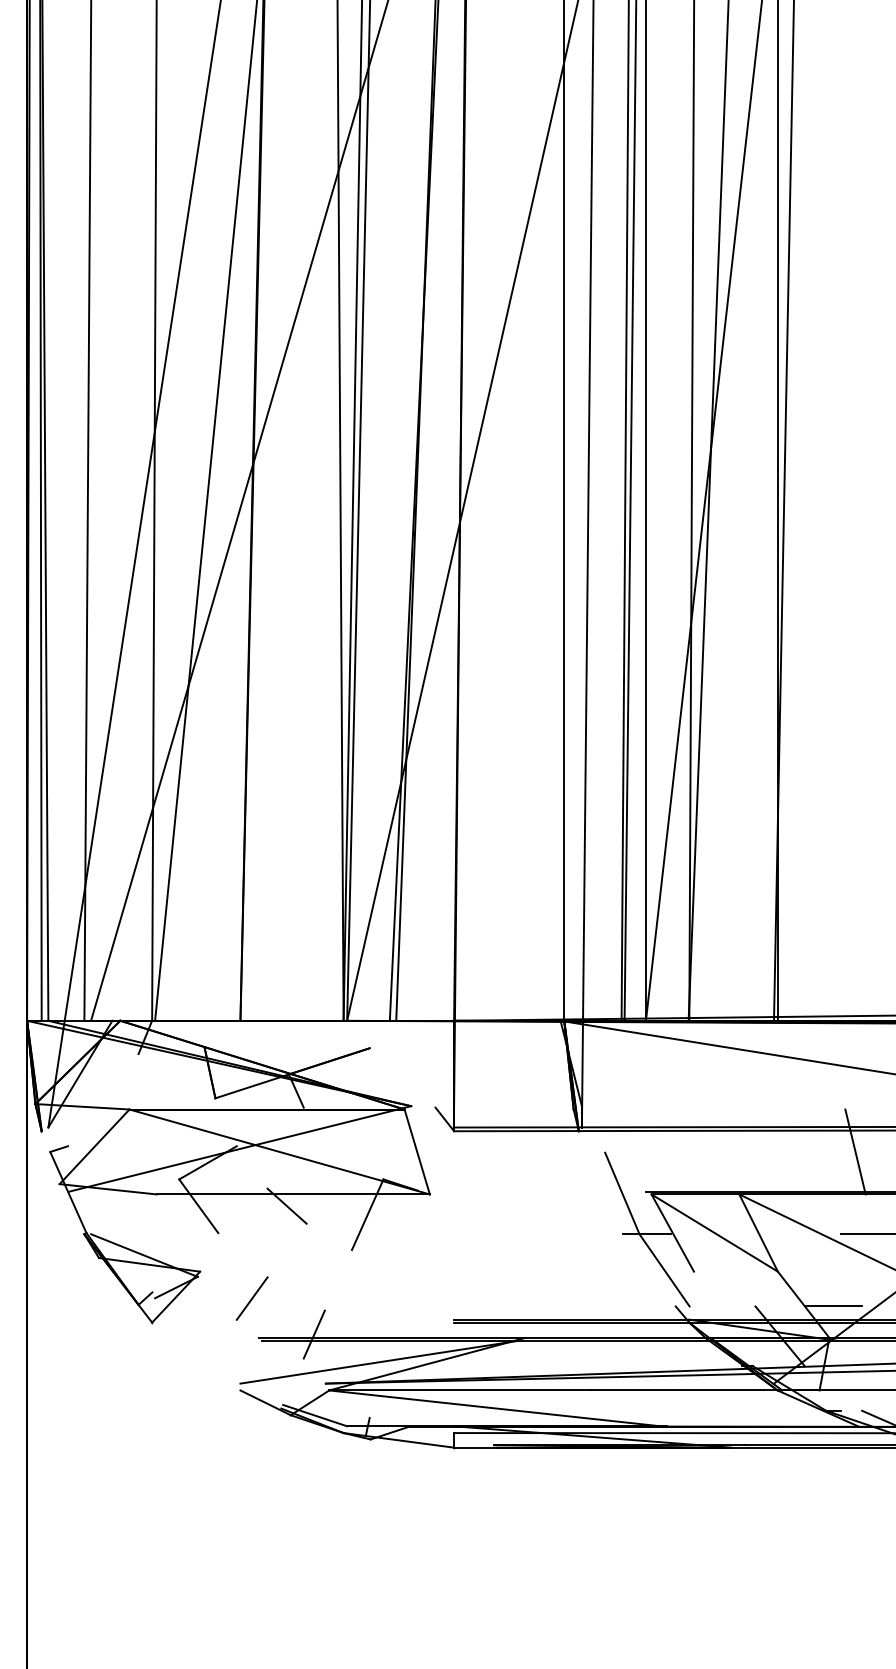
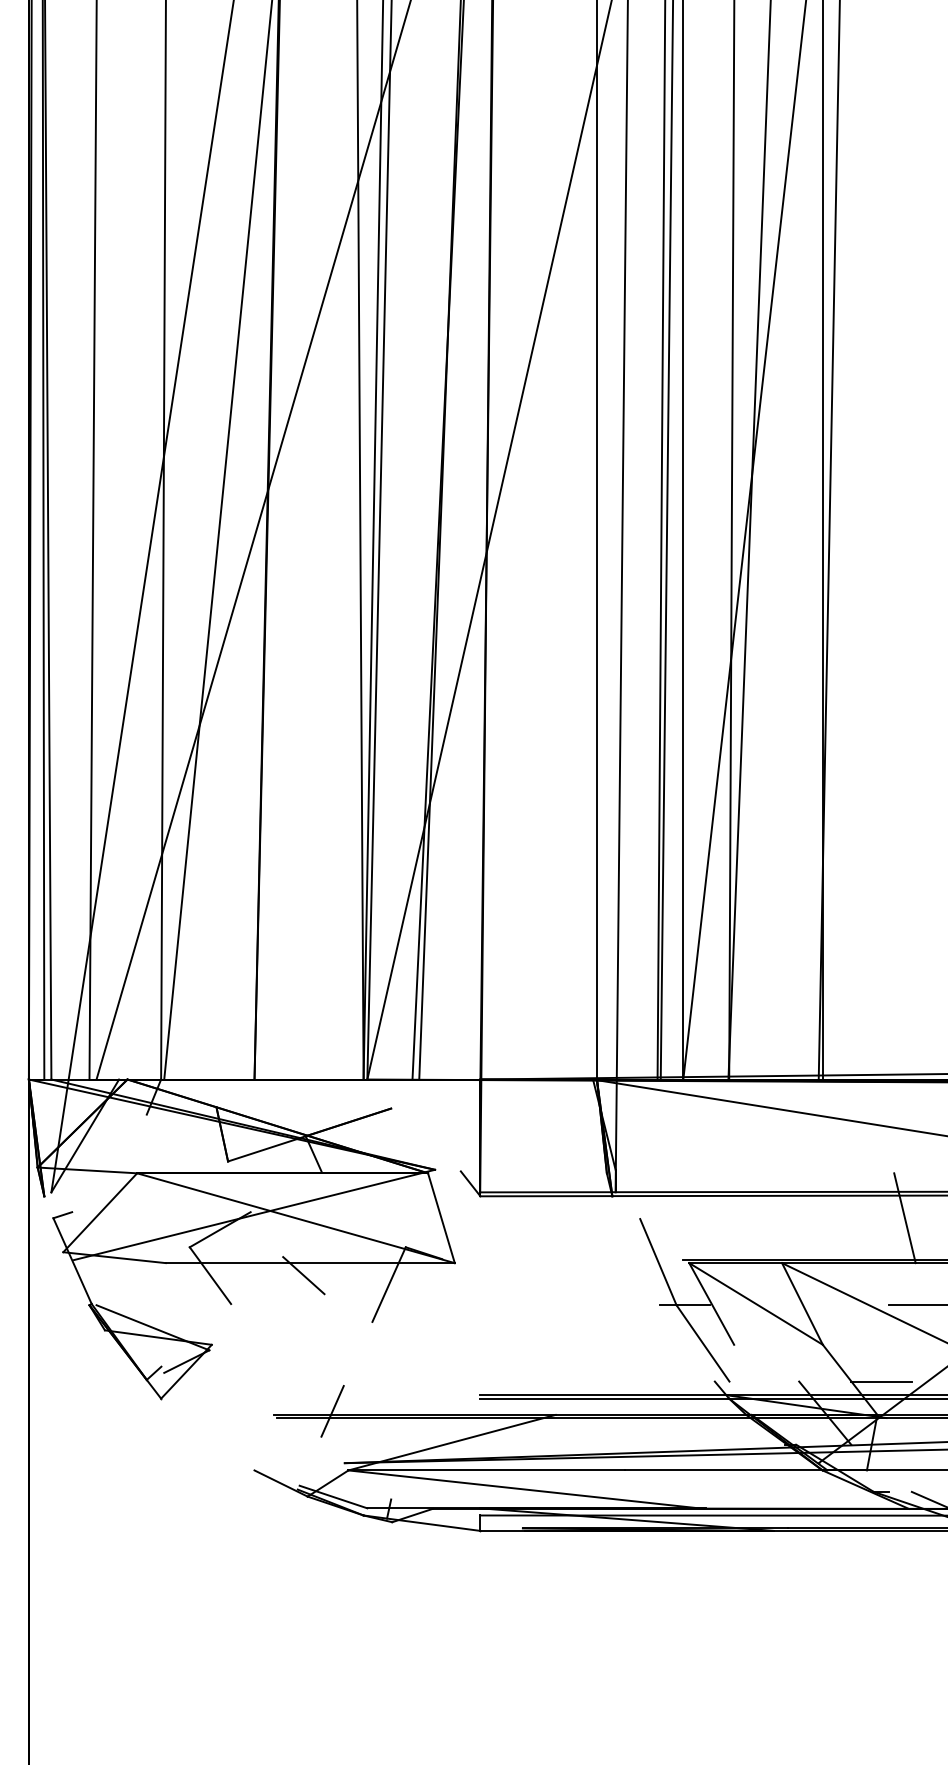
line: (251, 1298) -> (266, 1373), removed
line: (378, 1361) -> (400, 1439), removed

